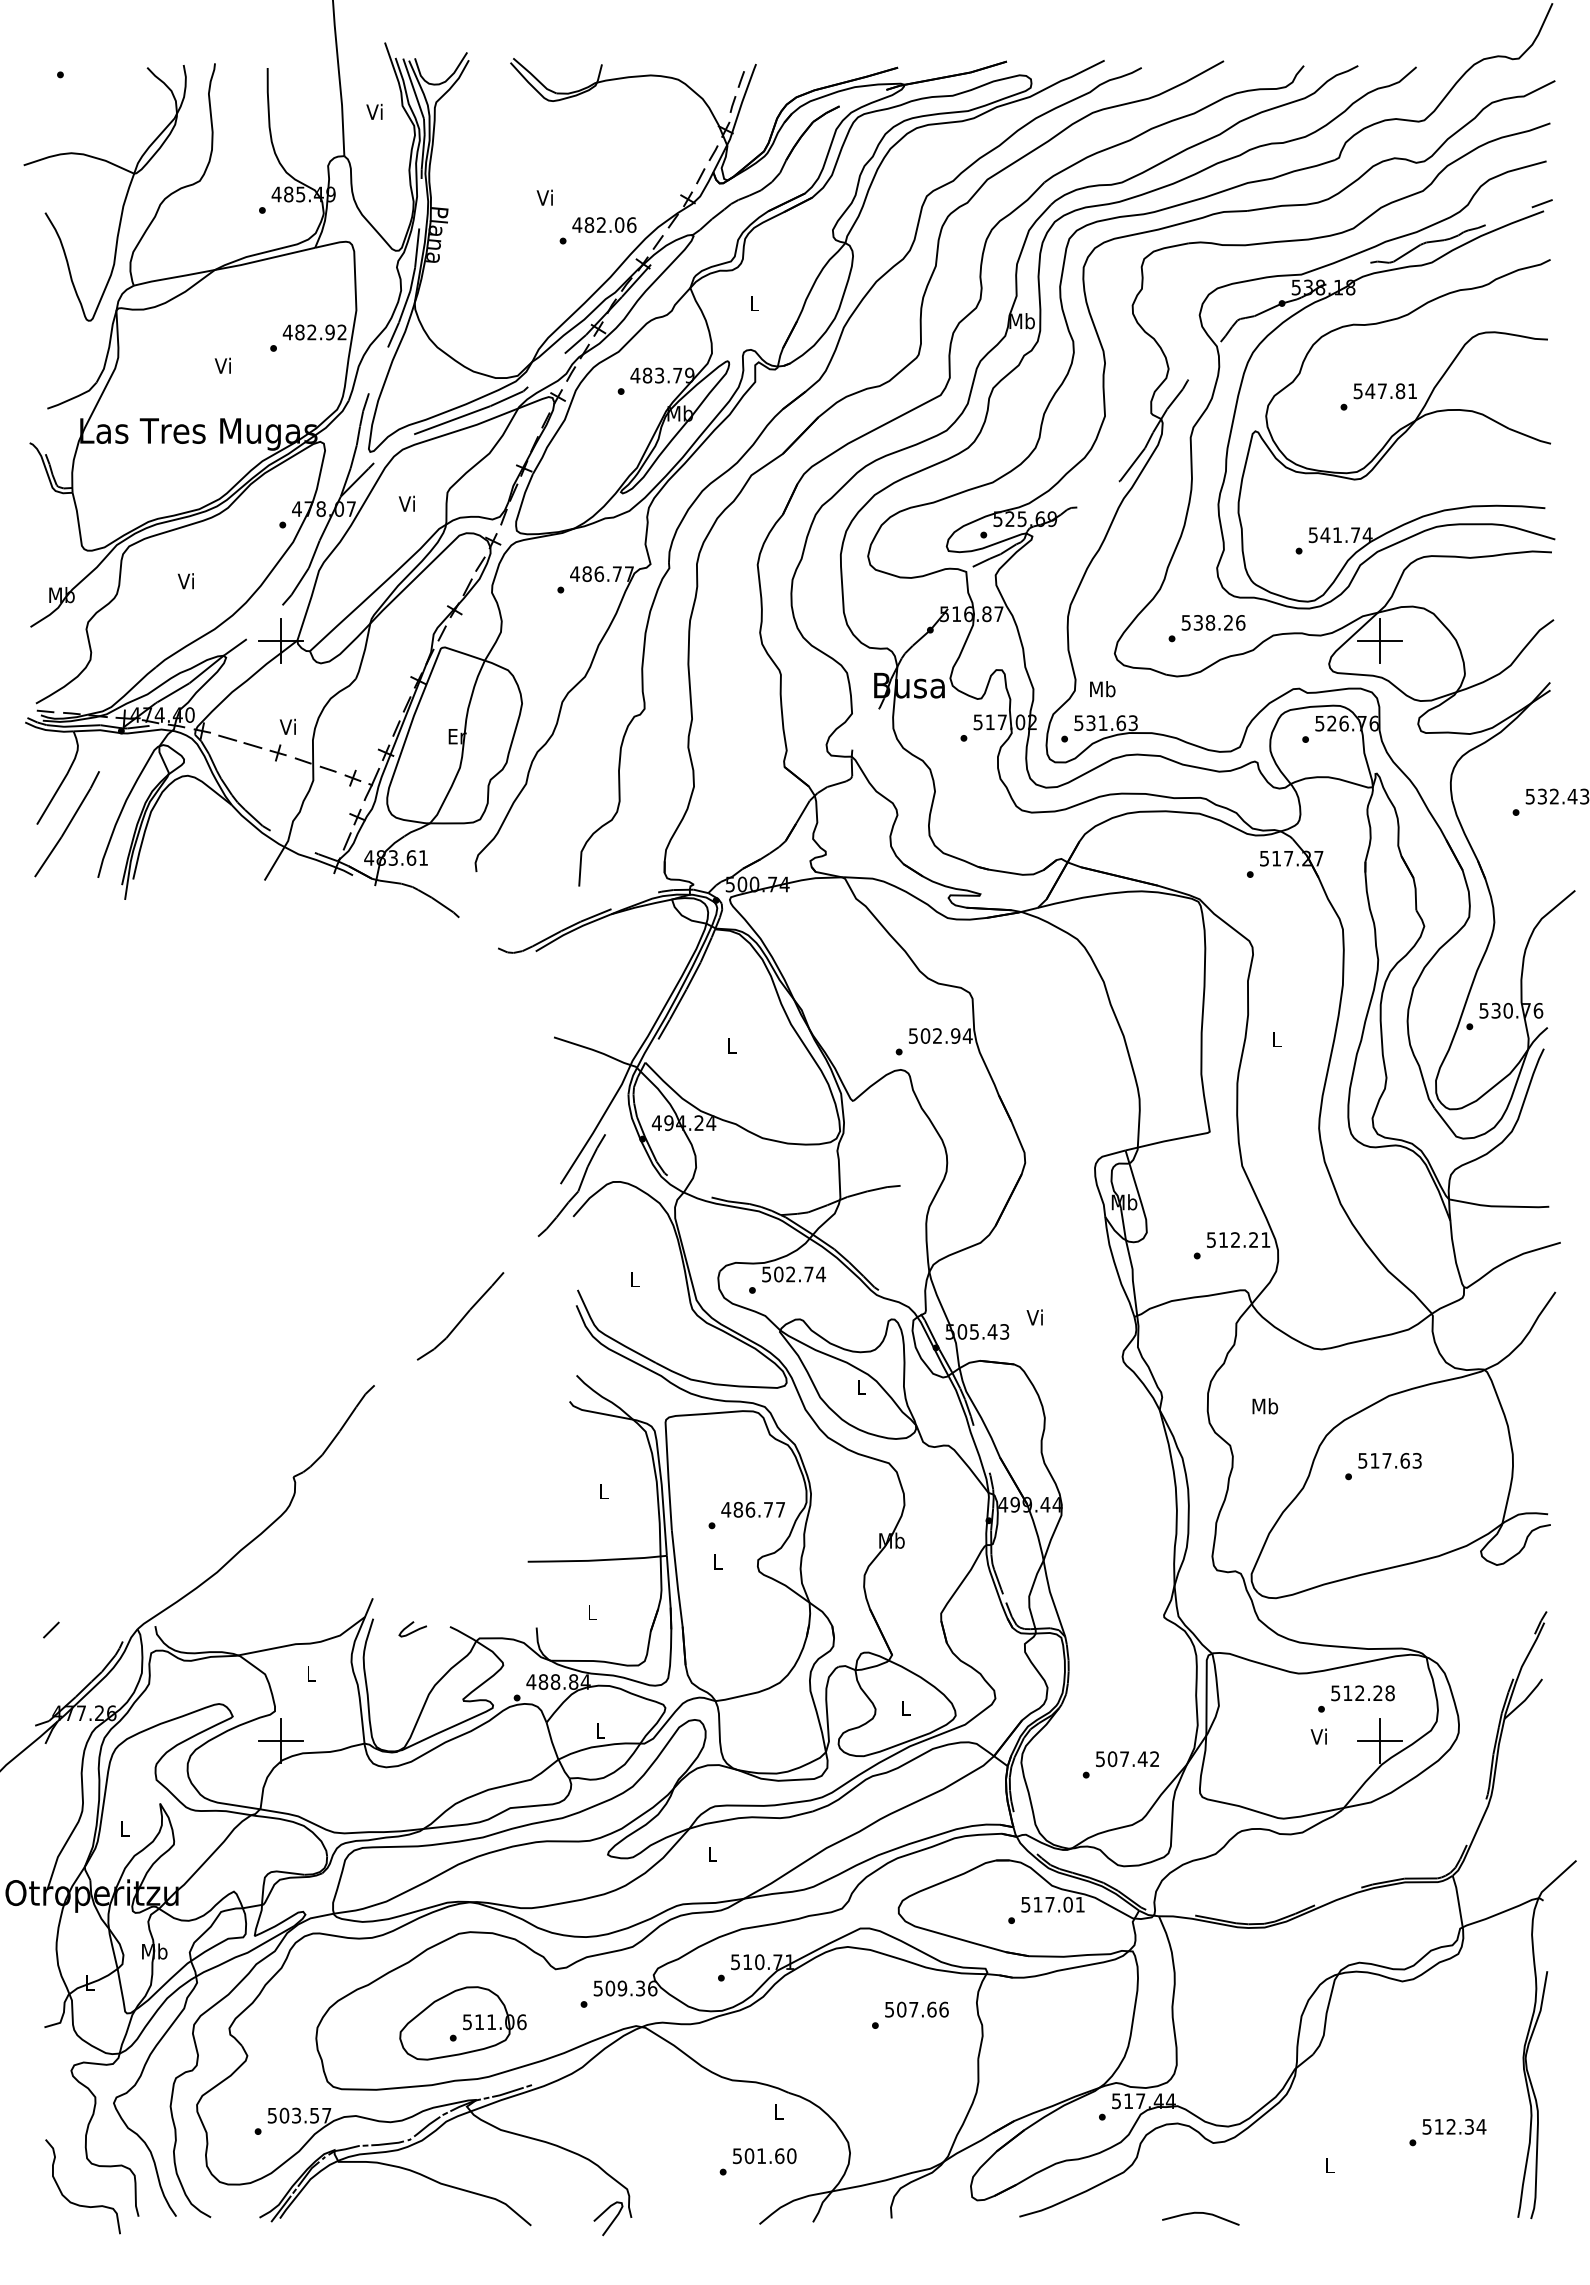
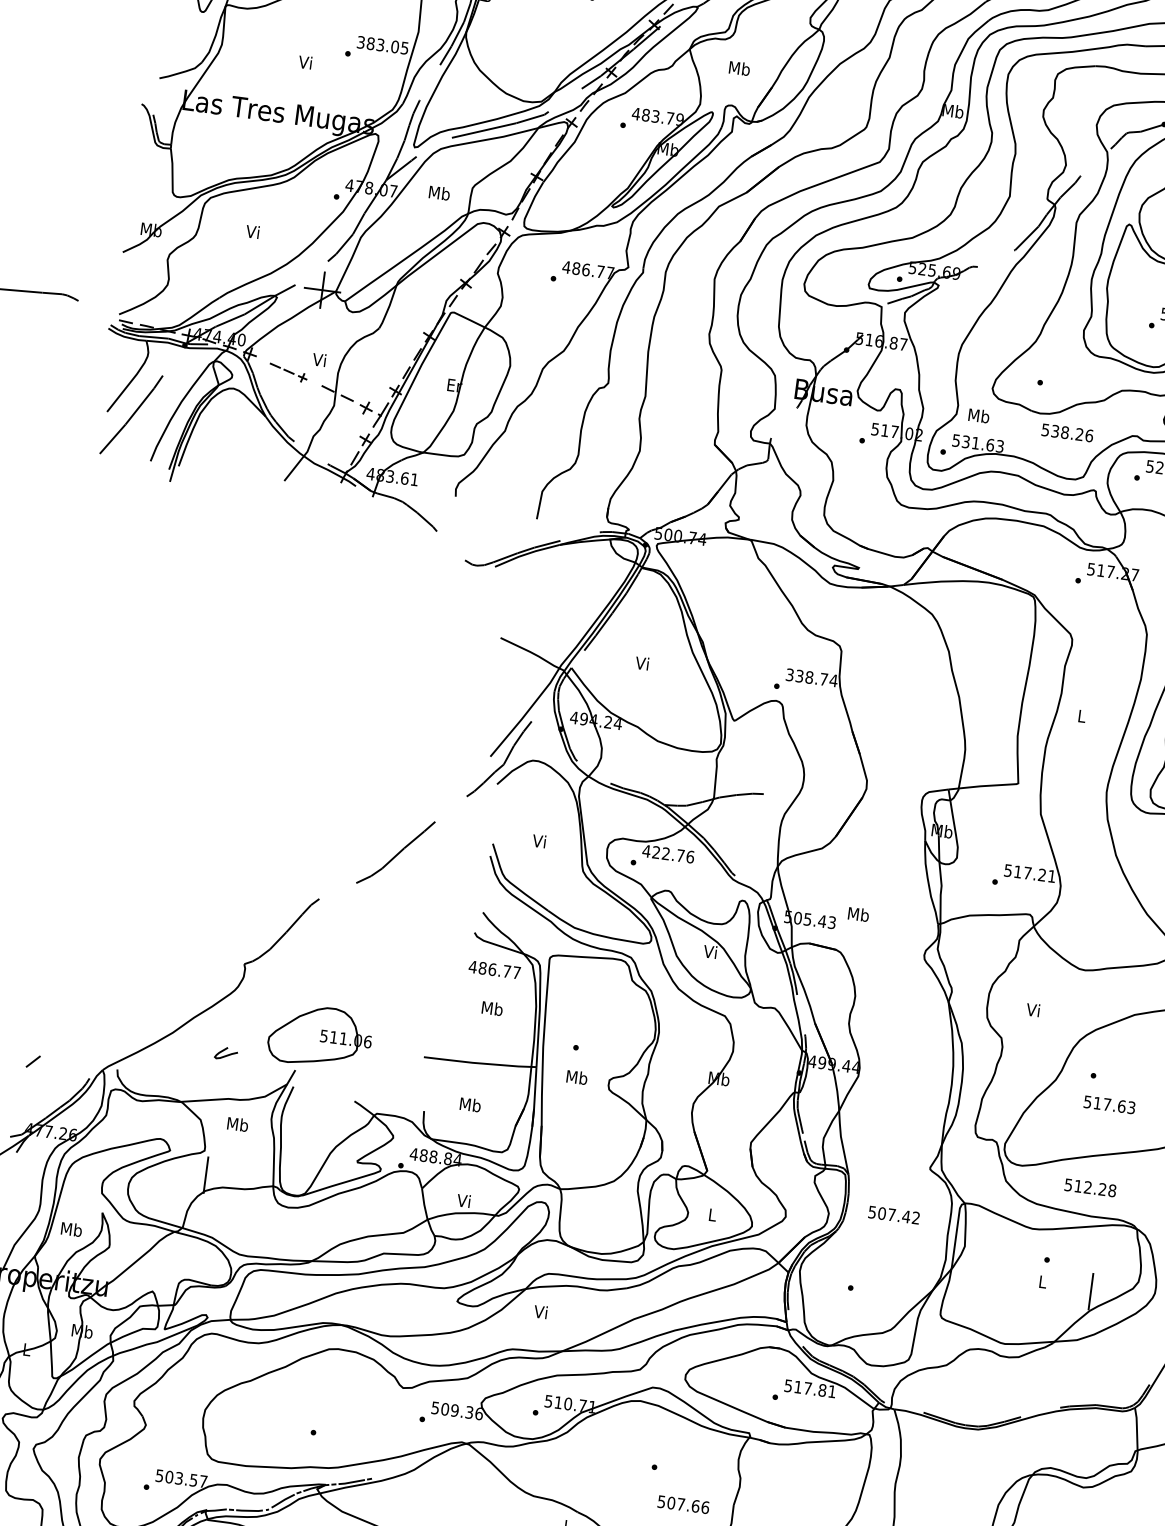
text: (754, 303) -> (739, 68), L -> Mb
text: (314, 332) -> (382, 45), 482.92 -> 383.05
text: (407, 503) -> (439, 192), Vi -> Mb
text: (1213, 622) -> (1067, 432), moved
part: (252, 747) -> (288, 372), size x0.7
text: (934, 1035) -> (806, 676), 502.94 -> 338.74
text: (730, 1045) -> (641, 663), L -> Vi
text: (1235, 1239) -> (1027, 872), 512.21 -> 517.21
text: (793, 1274) -> (668, 854), 502.74 -> 422.76
text: (633, 1279) -> (538, 841), L -> Vi
text: (1035, 1317) -> (858, 914), Vi -> Mb
text: (860, 1386) -> (710, 951), L -> Vi
text: (1265, 1406) -> (1034, 1010), Mb -> Vi
text: (1389, 1460) -> (1109, 1104), moved
text: (603, 1491) -> (492, 1008), L -> Mb
text: (752, 1509) -> (494, 969), moved
text: (717, 1561) -> (576, 1077), L -> Mb
text: (592, 1612) -> (470, 1104), L -> Mb
curve: (413, 1630) -> (226, 1054), moved
text: (311, 1673) -> (238, 1124), L -> Mb
text: (1362, 1693) -> (1090, 1188), moved
text: (599, 1730) -> (463, 1200), L -> Vi
text: (1318, 1736) -> (1041, 1281), Vi -> L
line: (280, 1740) -> (205, 1174), removed
line: (1380, 1740) -> (1091, 1291), removed
text: (1127, 1759) -> (894, 1215), moved
text: (124, 1828) -> (71, 1229), L -> Mb
text: (711, 1854) -> (540, 1312), L -> Vi
text: (1067, 1904) -> (821, 1390), 517.01 -> 517.81
text: (916, 2009) -> (683, 1504), moved
part: (462, 2023) -> (319, 1036), moved

